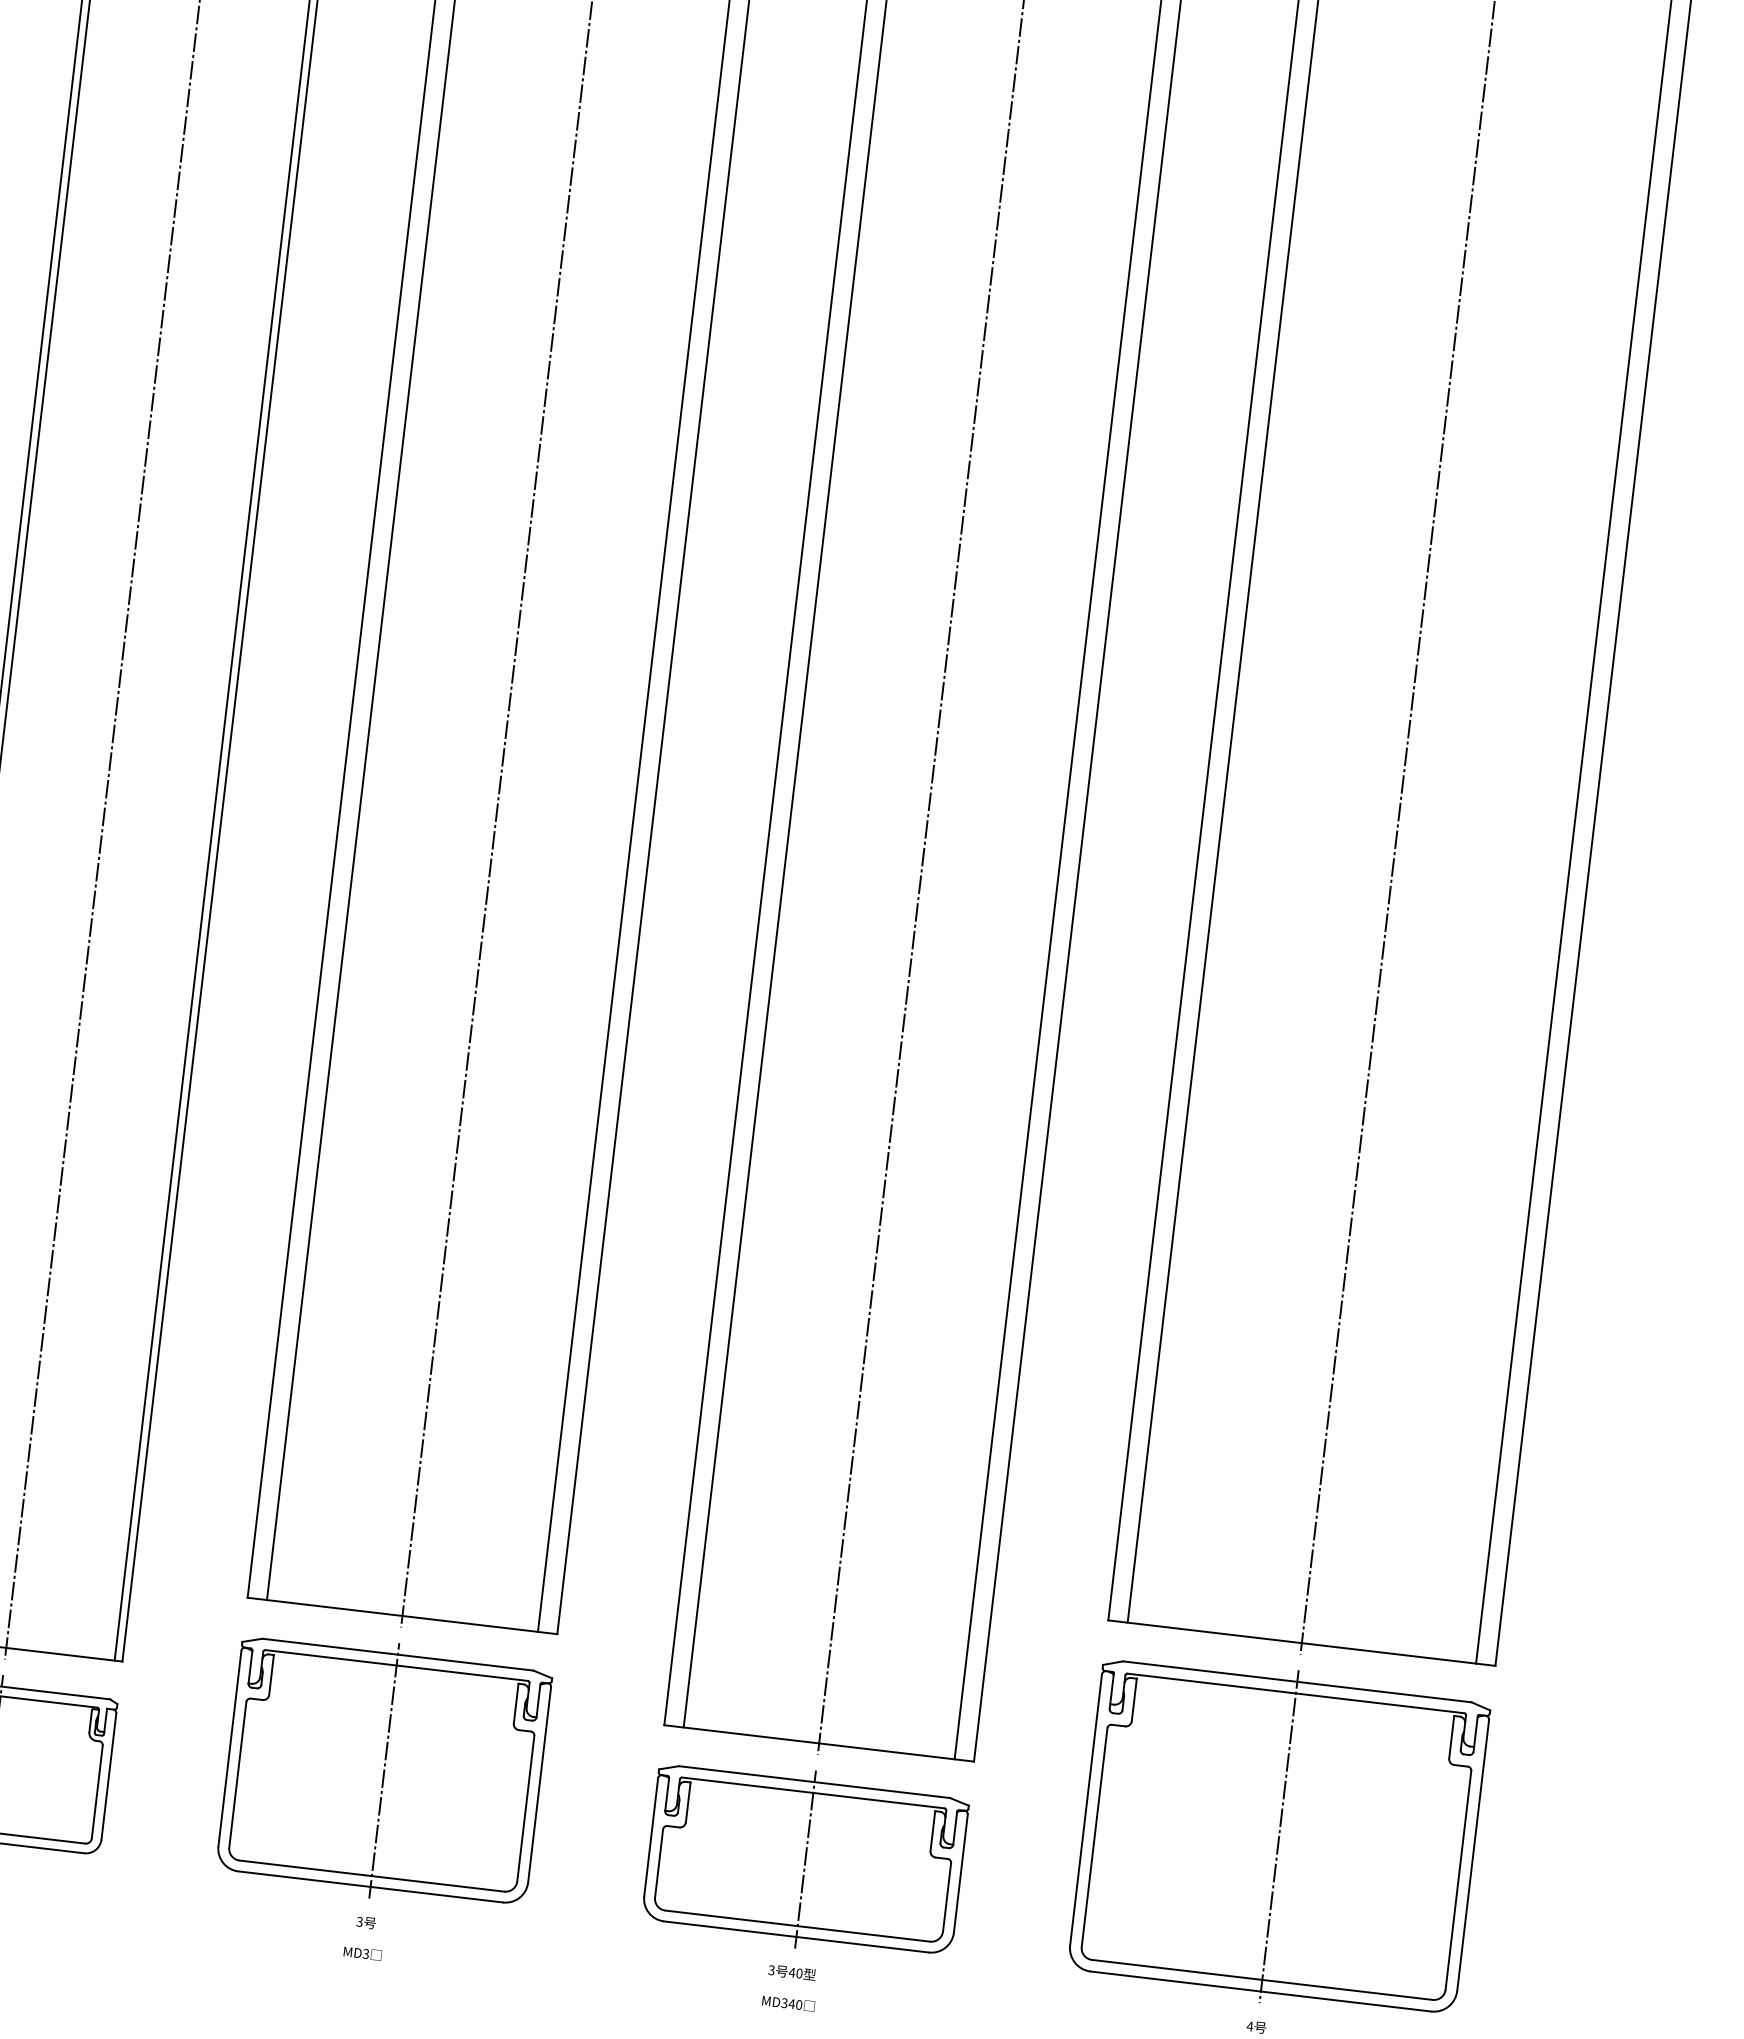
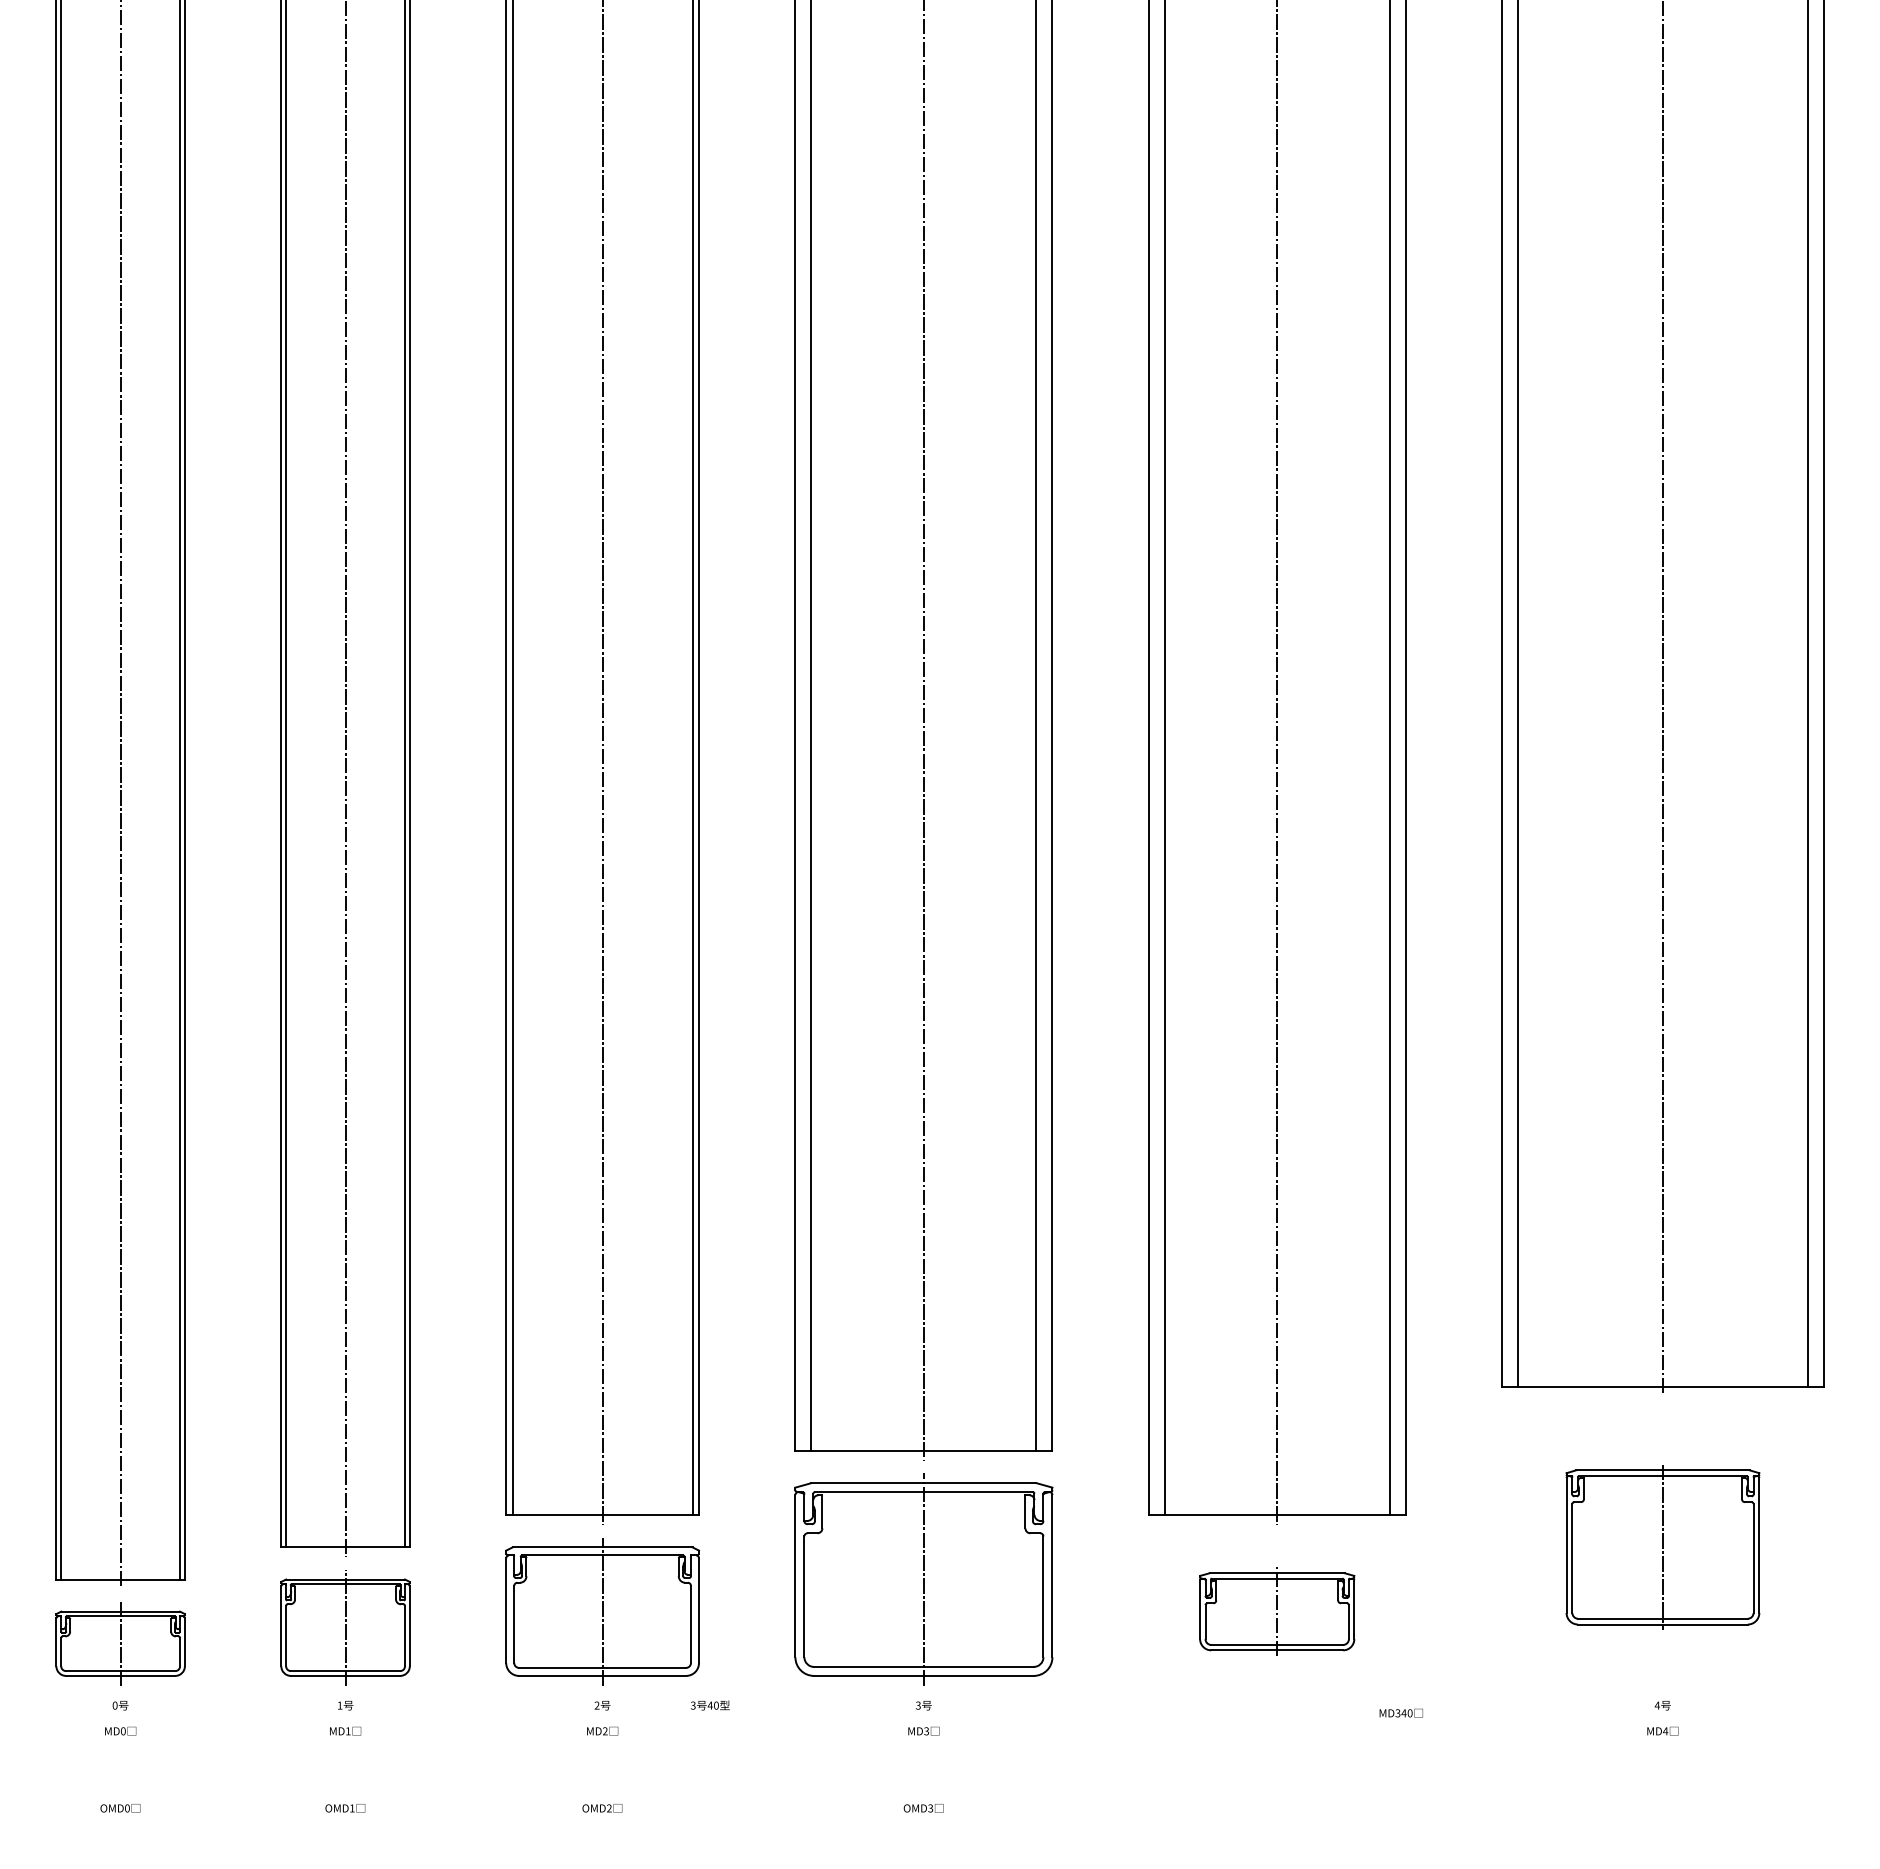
part: (1278, 1836) -> (1662, 1547), size x0.6
part: (804, 1859) -> (1276, 1611), size x0.6
text: (791, 1972) -> (709, 1705), moved
text: (787, 2002) -> (1400, 1712), moved

